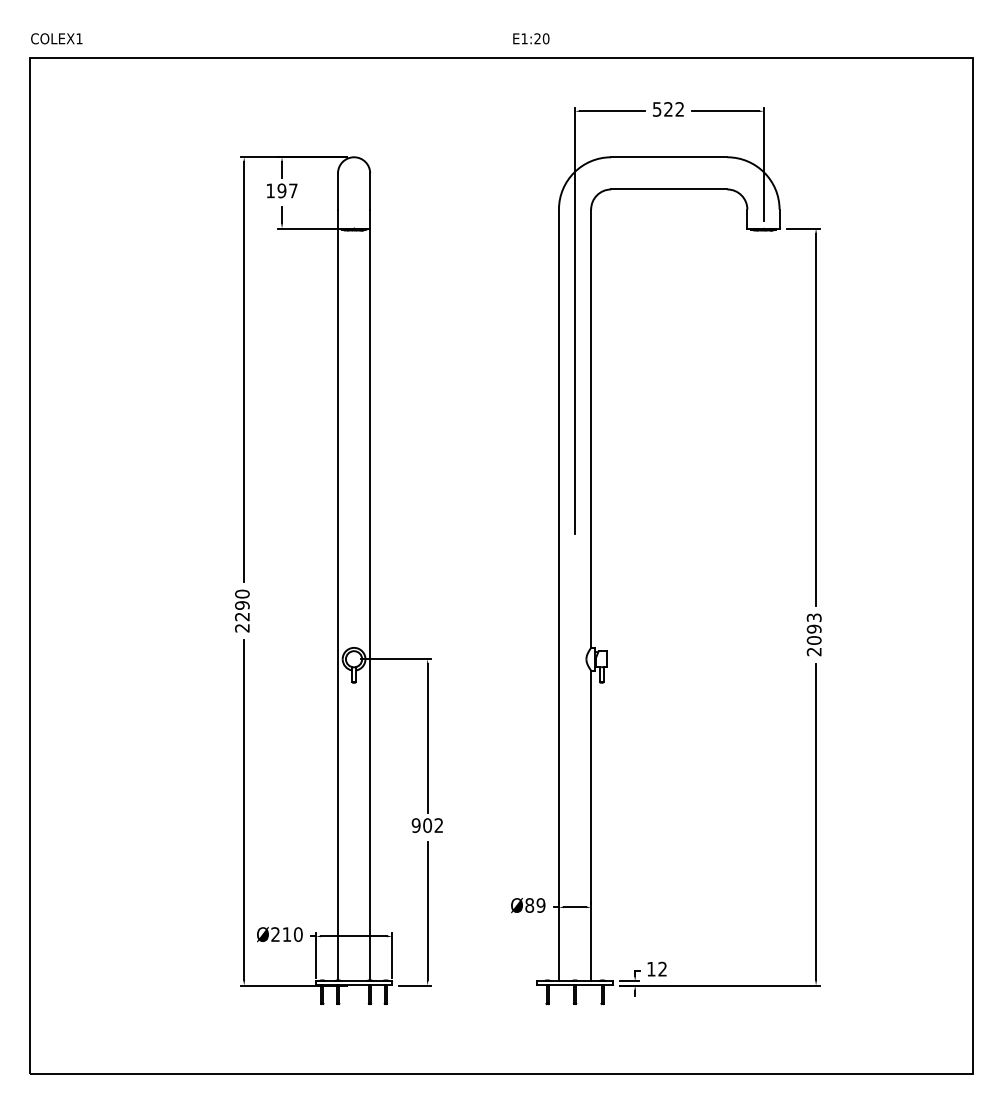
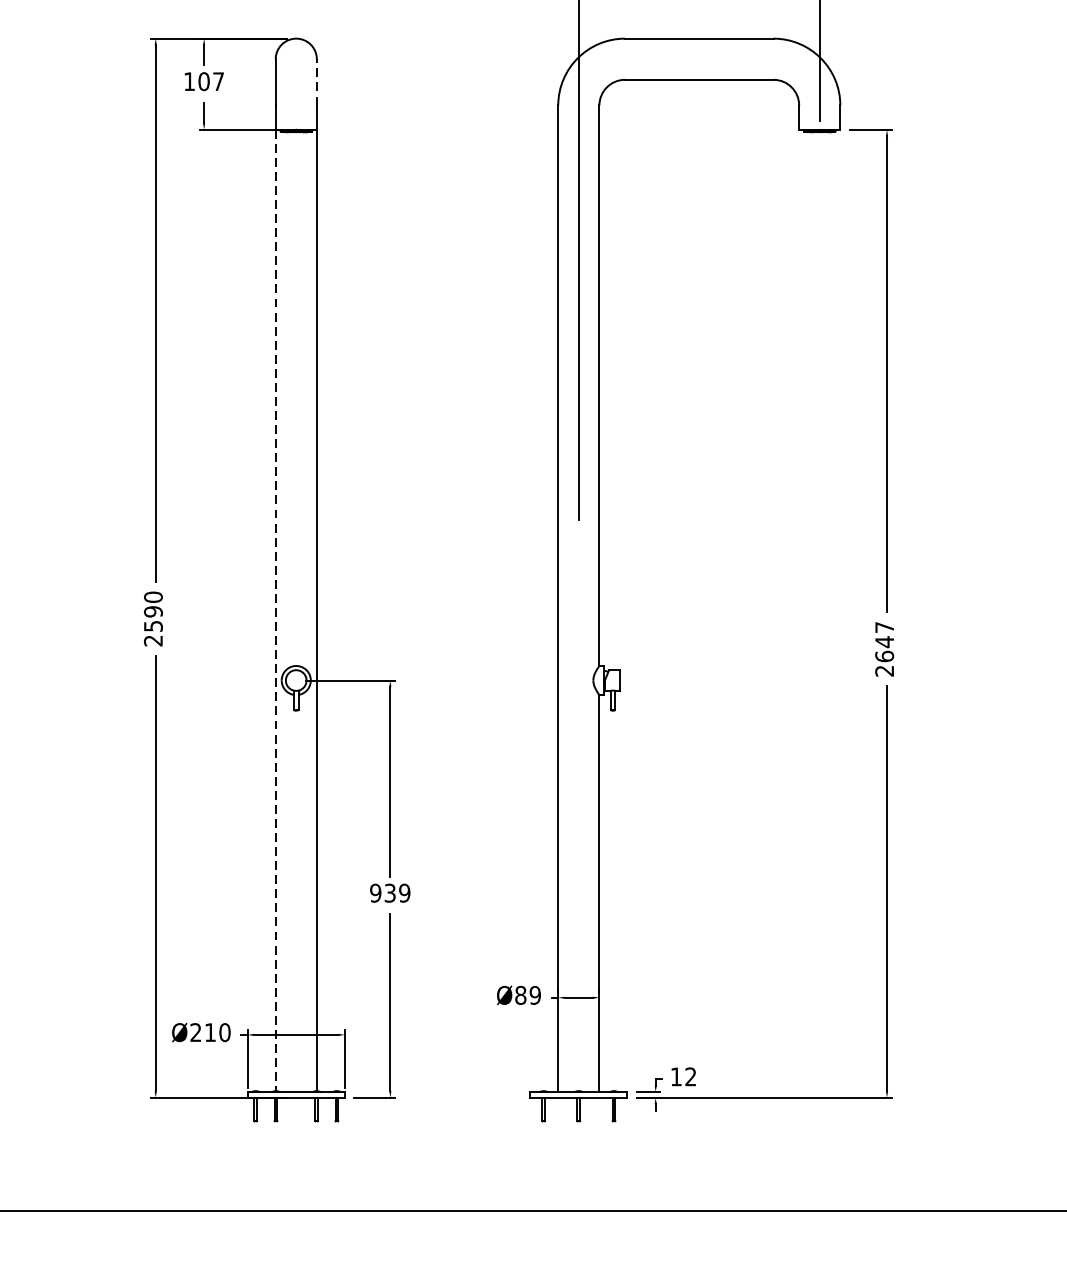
text: (281, 190) -> (203, 81), 197 -> 107
line: (370, 190) -> (317, 81), solid -> dashed
line: (338, 604) -> (276, 610), solid -> dashed
text: (242, 616) -> (153, 625), 2290 -> 2590
text: (813, 628) -> (883, 641), 2093 -> 2647
text: (433, 825) -> (397, 893), 902 -> 939

